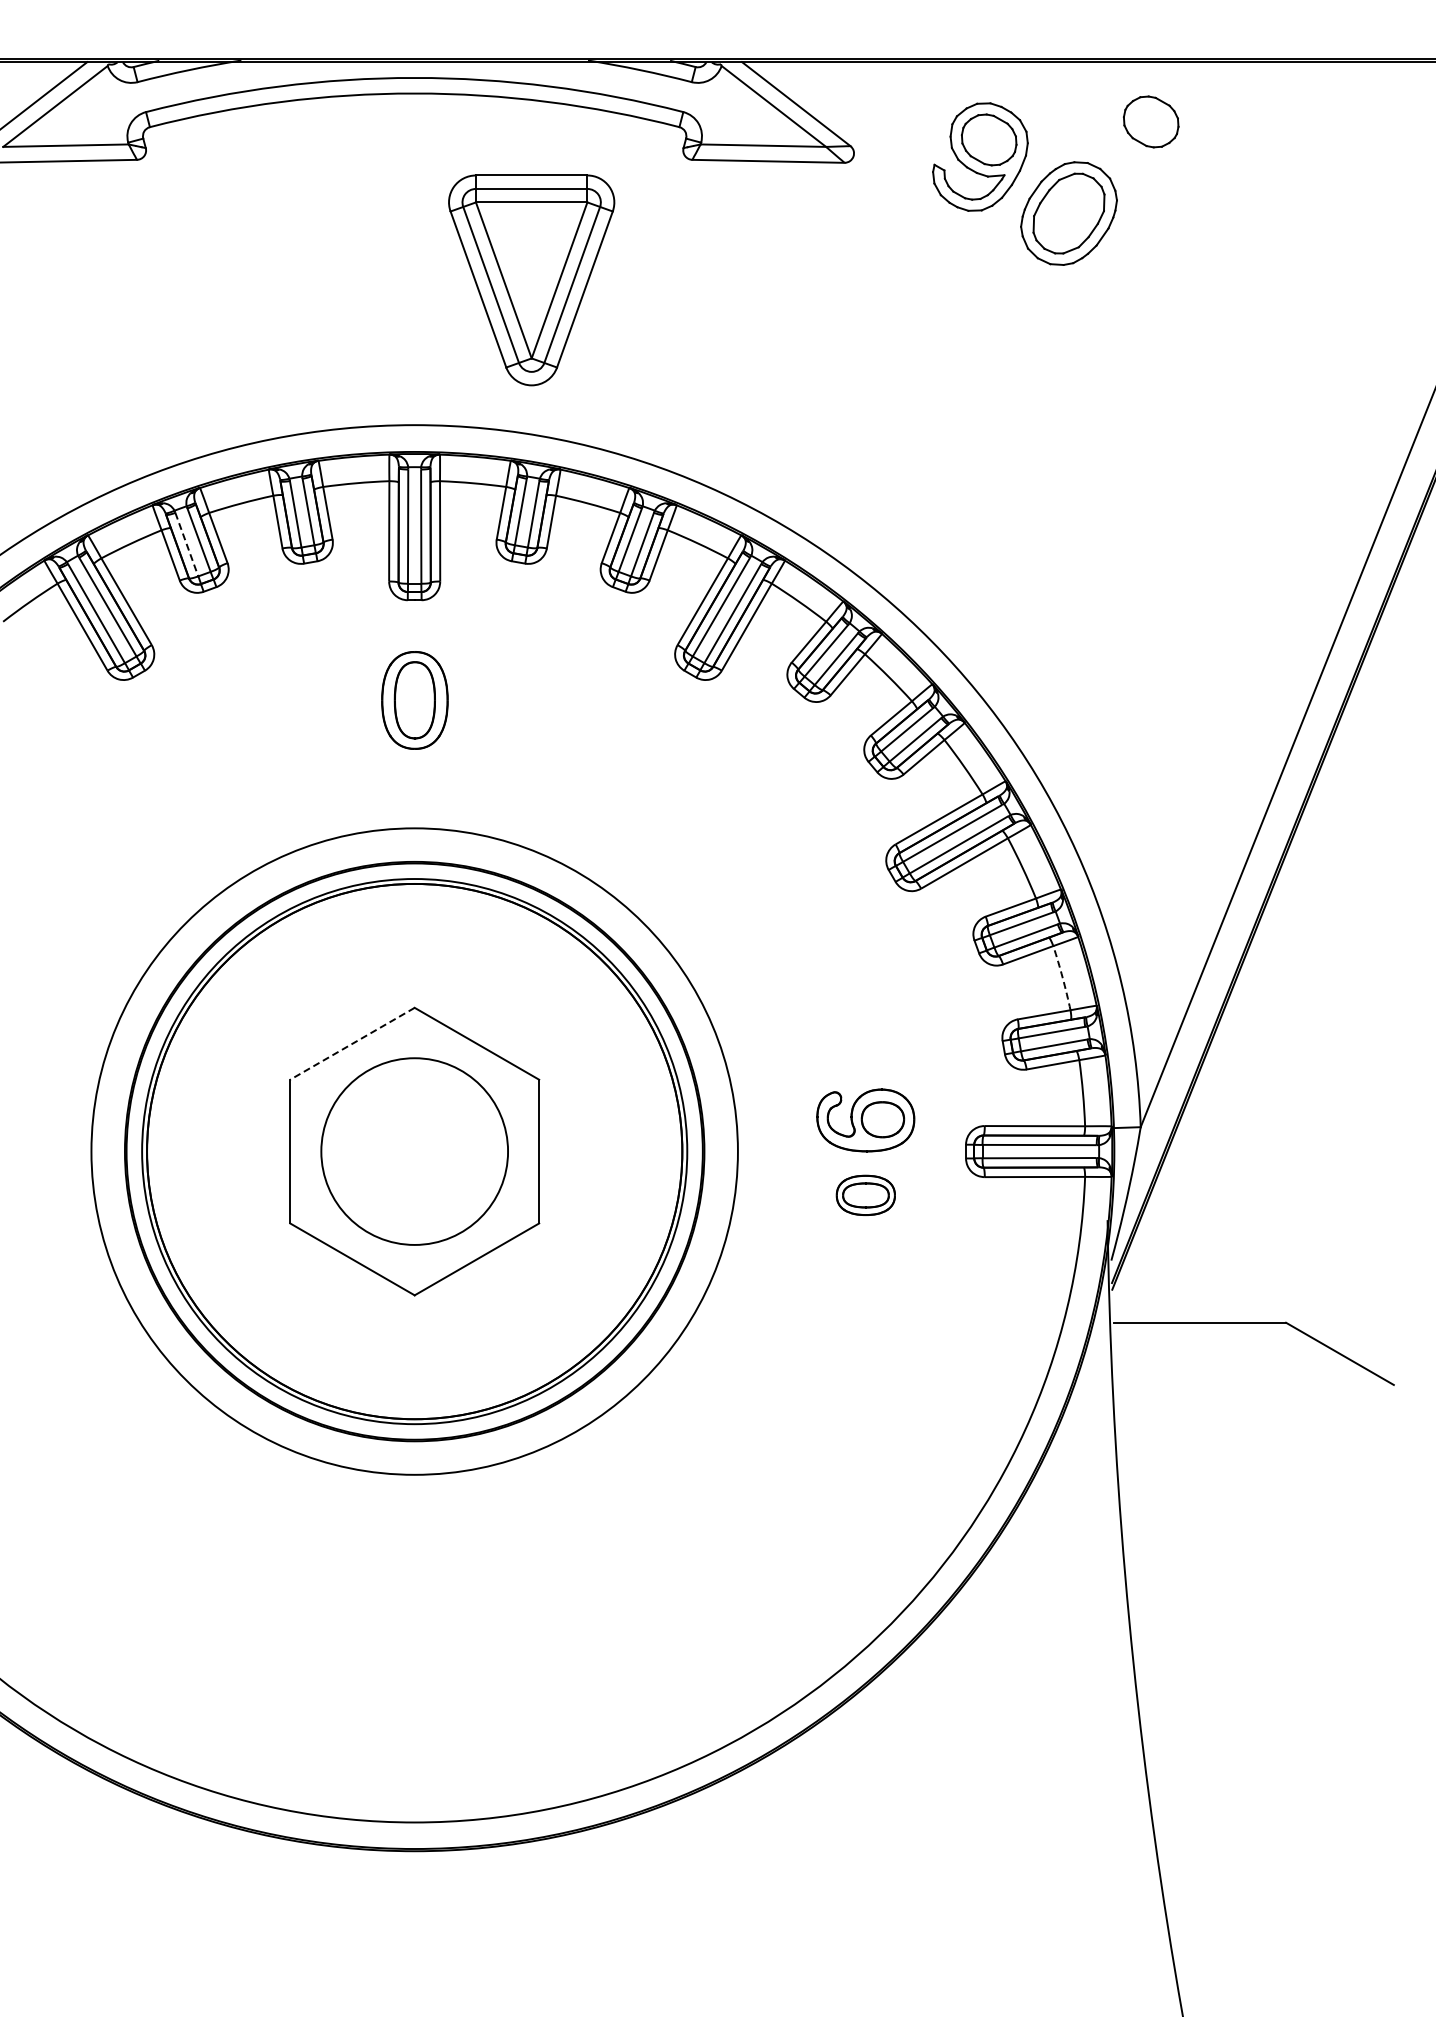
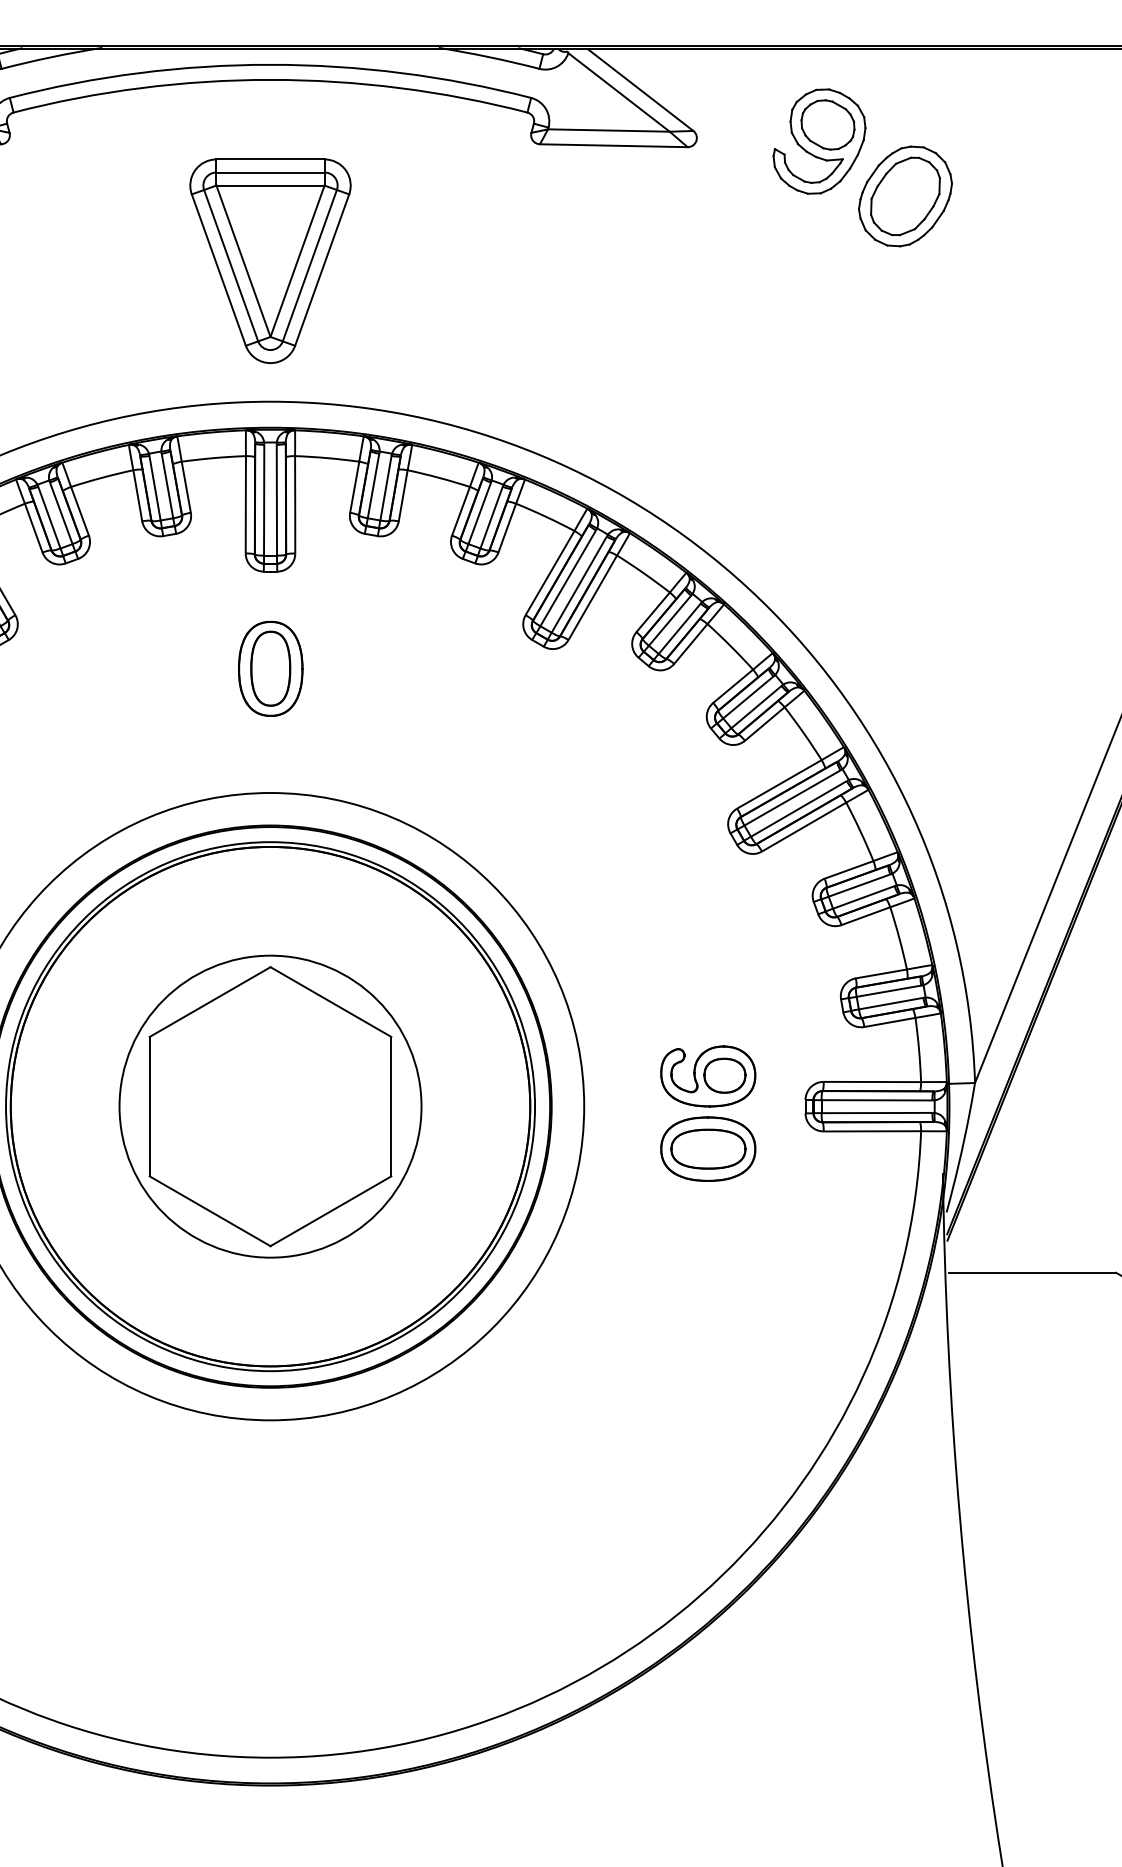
part: (1151, 121) -> (985, 107), removed
part: (531, 280) -> (270, 261), moved
line: (186, 544) -> (49, 517), dashed -> solid
arc: (1062, 977) -> (899, 937), dashed -> solid
line: (352, 1043) -> (210, 1001), dashed -> solid
circle: (414, 1151) -> (270, 1106), size x1.67
part: (865, 1195) -> (707, 1149), size x1.67

